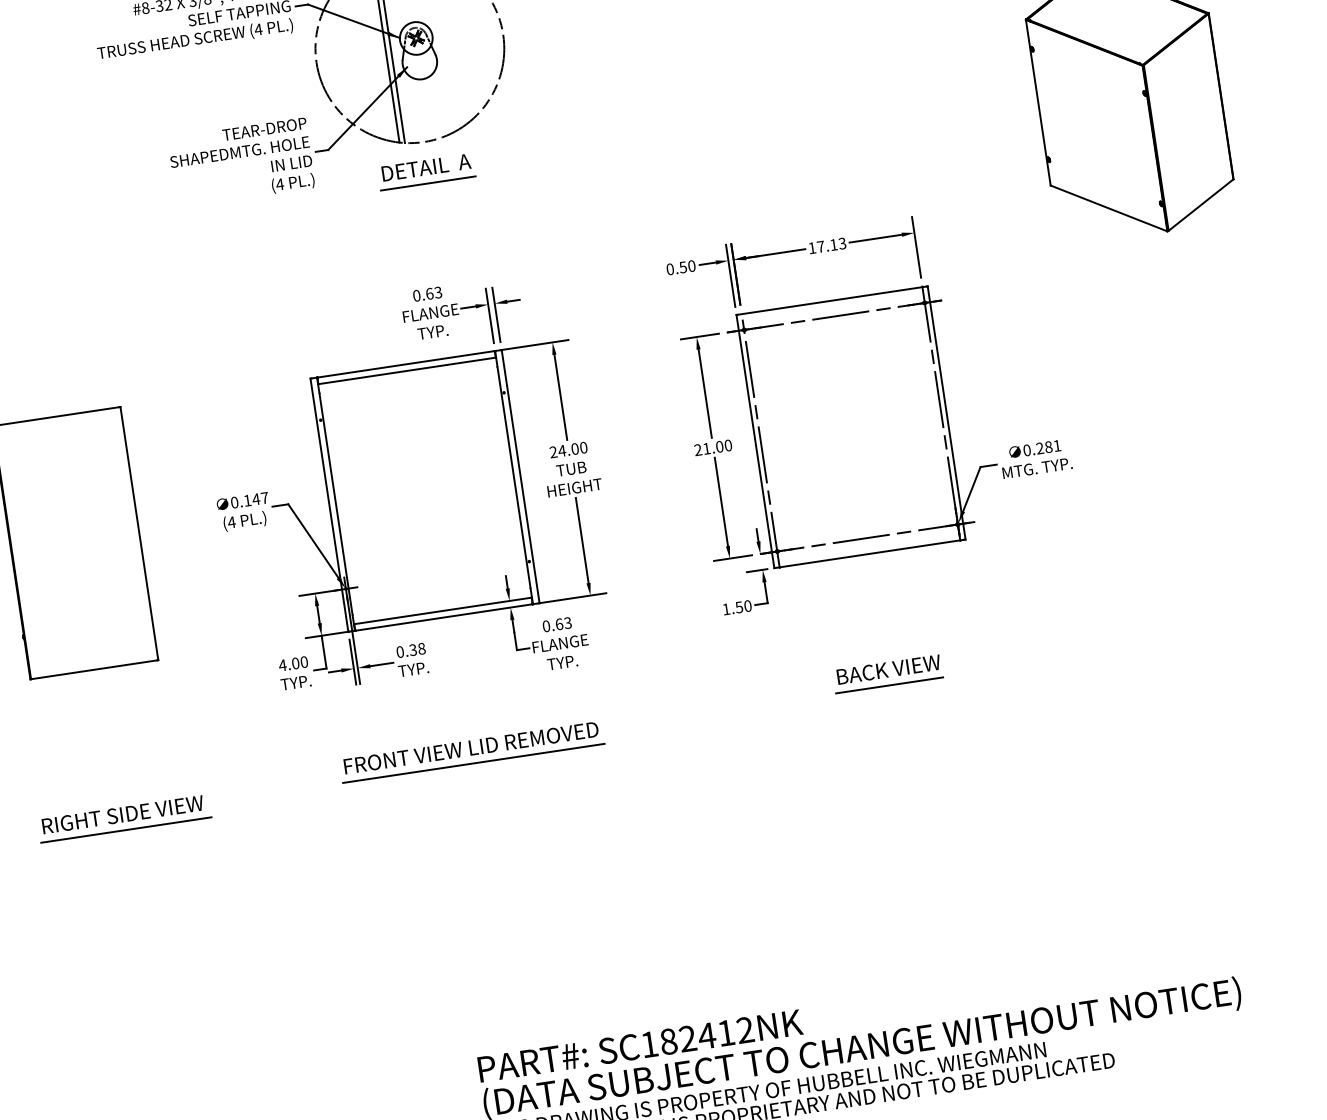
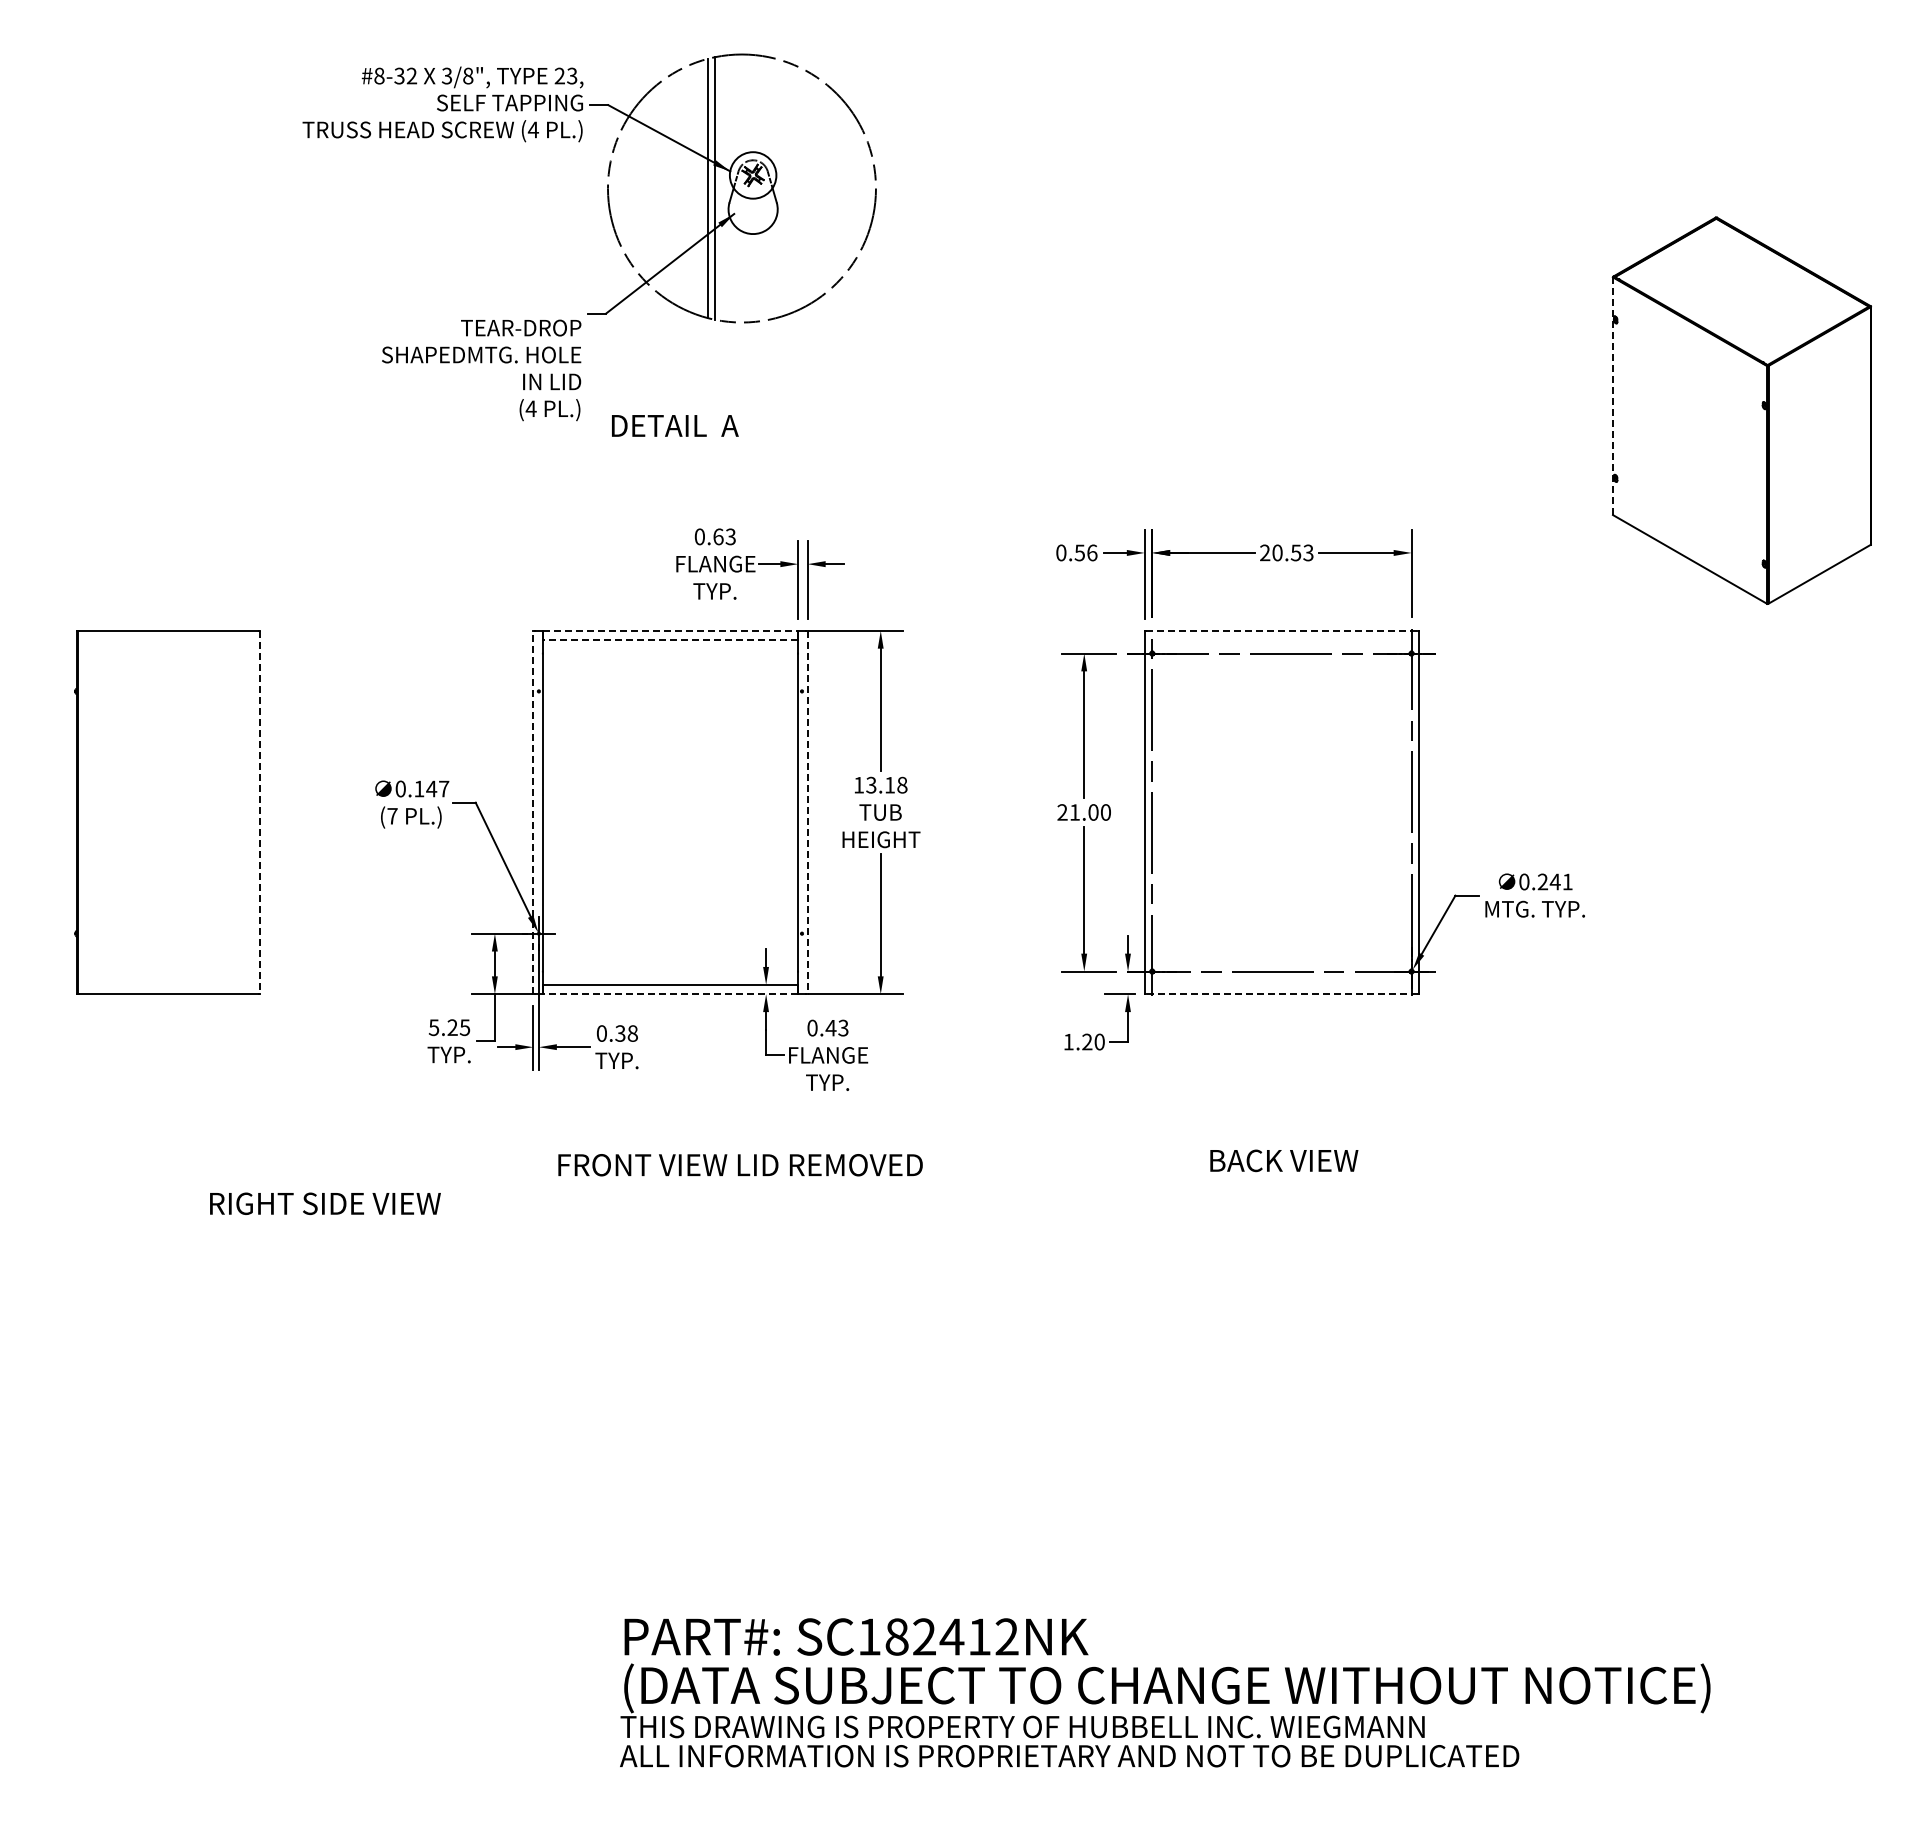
line: (1038, 102) -> (1613, 396), solid -> dashed
text: (241, 162) -> (481, 370), moved
text: (426, 167) -> (675, 425), moved
line: (428, 183) -> (739, 381), removed
text: (822, 246) -> (1280, 552), 17.13 -> 20.53
text: (691, 265) -> (1092, 552), 0.50 -> 0.56
line: (831, 300) -> (1281, 630), solid -> dashed
line: (406, 364) -> (670, 630), solid -> dashed
line: (406, 371) -> (669, 640), solid -> dashed
text: (1048, 446) -> (1554, 881), 0.281 -> 0.241
text: (568, 449) -> (880, 784), 24.00 -> 13.18
line: (520, 476) -> (807, 812), solid -> dashed
line: (329, 505) -> (533, 812), solid -> dashed
text: (231, 522) -> (392, 816), (4 -> (7
line: (139, 533) -> (260, 812), solid -> dashed
line: (869, 554) -> (1281, 994), solid -> dashed
text: (739, 607) -> (1087, 1041), 1.50 -> 1.20
line: (443, 617) -> (669, 994), solid -> dashed
text: (558, 624) -> (830, 1027), 0.63 -> 0.43
text: (293, 663) -> (449, 1027), 4.00 -> 5.25
line: (889, 685) -> (1281, 1182), removed
text: (471, 748) -> (740, 1165), moved
line: (473, 763) -> (681, 1205), removed
text: (123, 814) -> (325, 1203), moved
line: (126, 830) -> (179, 1226), removed

